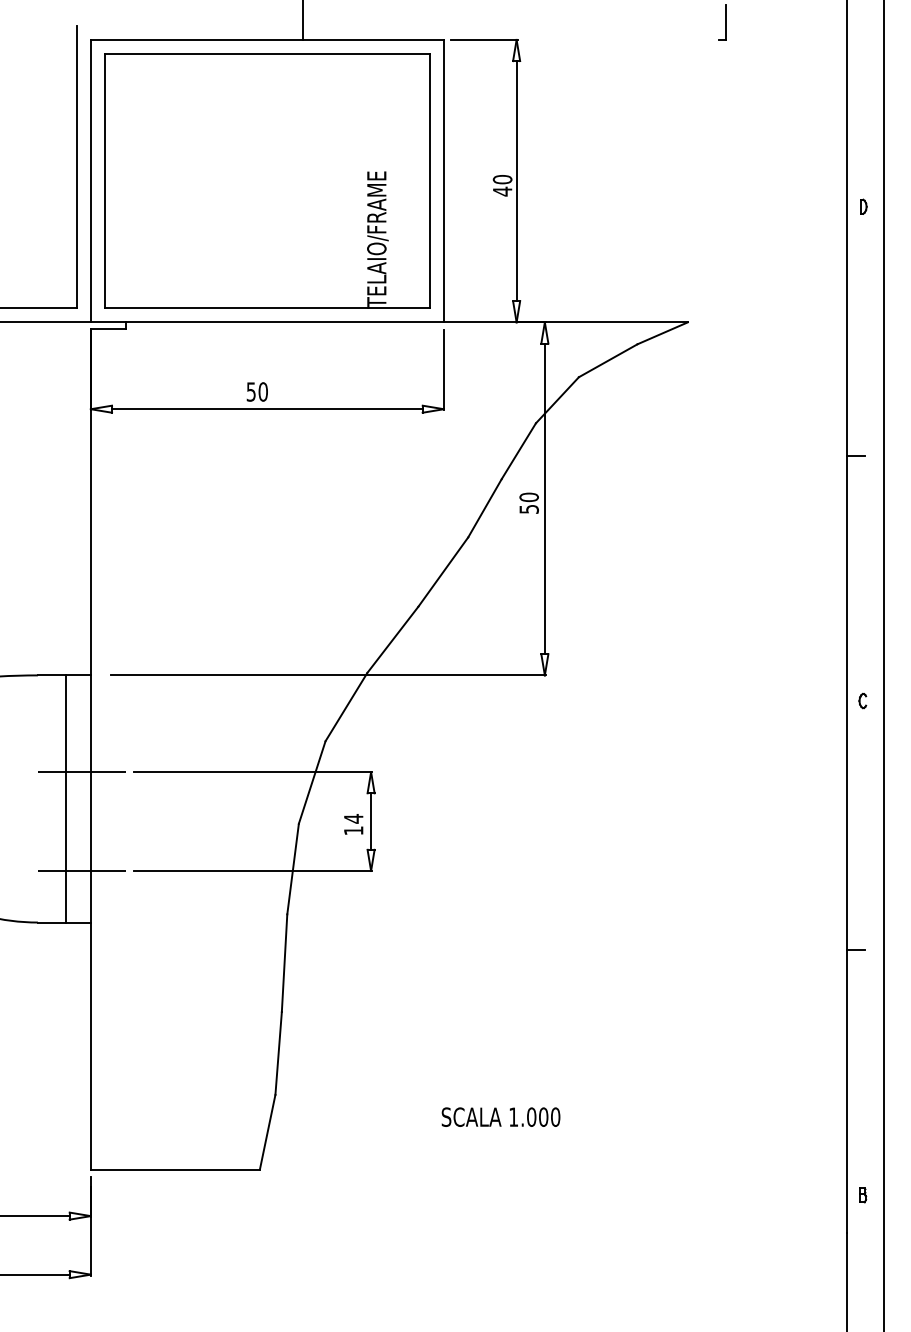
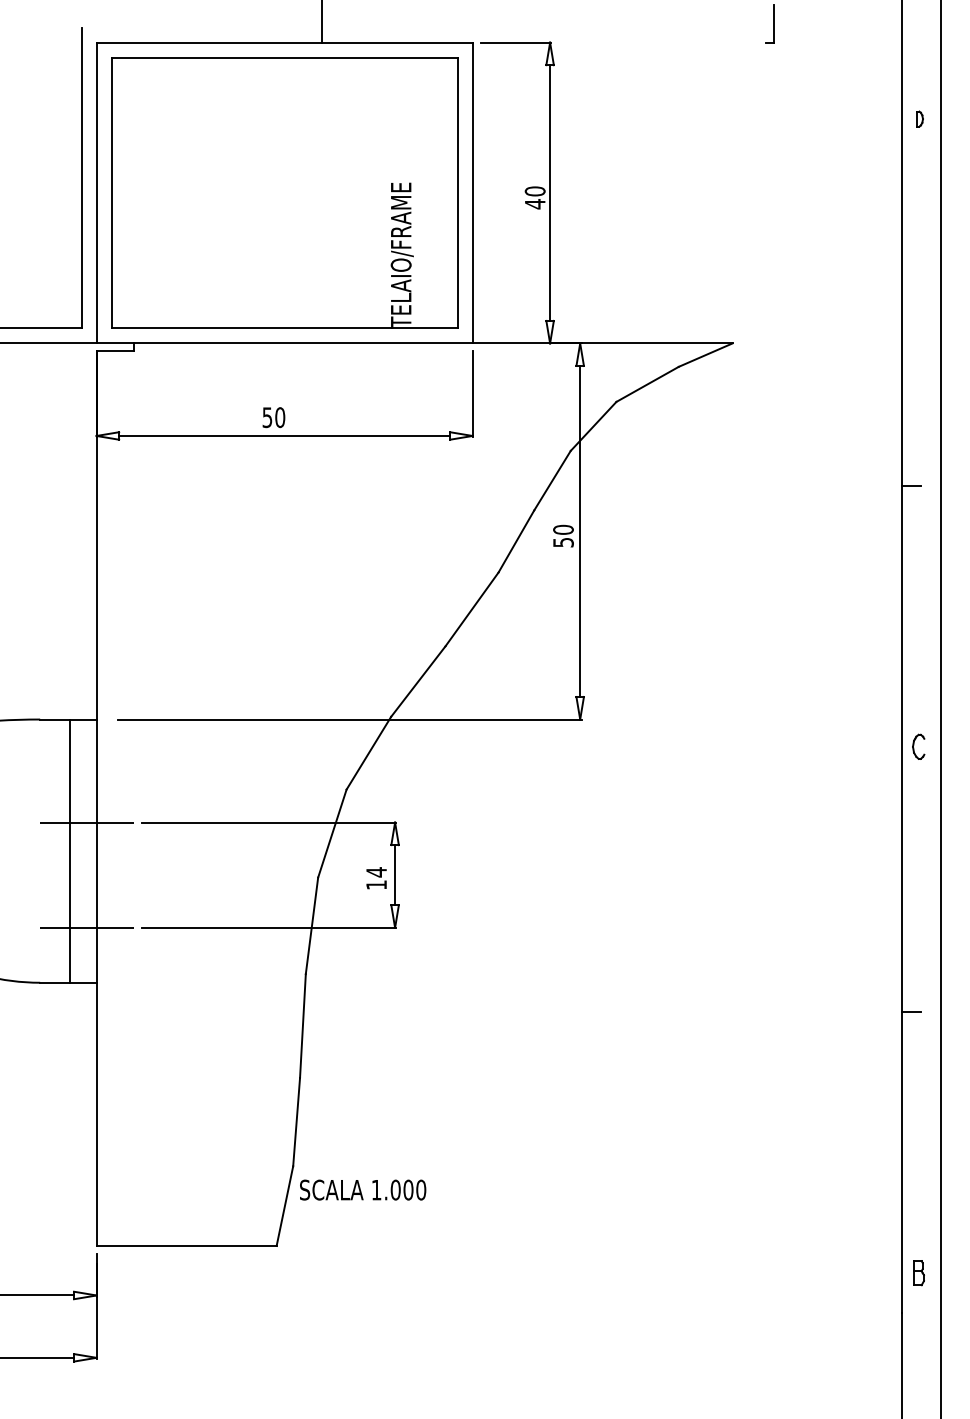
part: (863, 206) -> (919, 118), moved
part: (862, 700) -> (918, 746), size x1.6
text: (500, 1116) -> (362, 1189), moved
part: (863, 1195) -> (919, 1273), size x1.6

